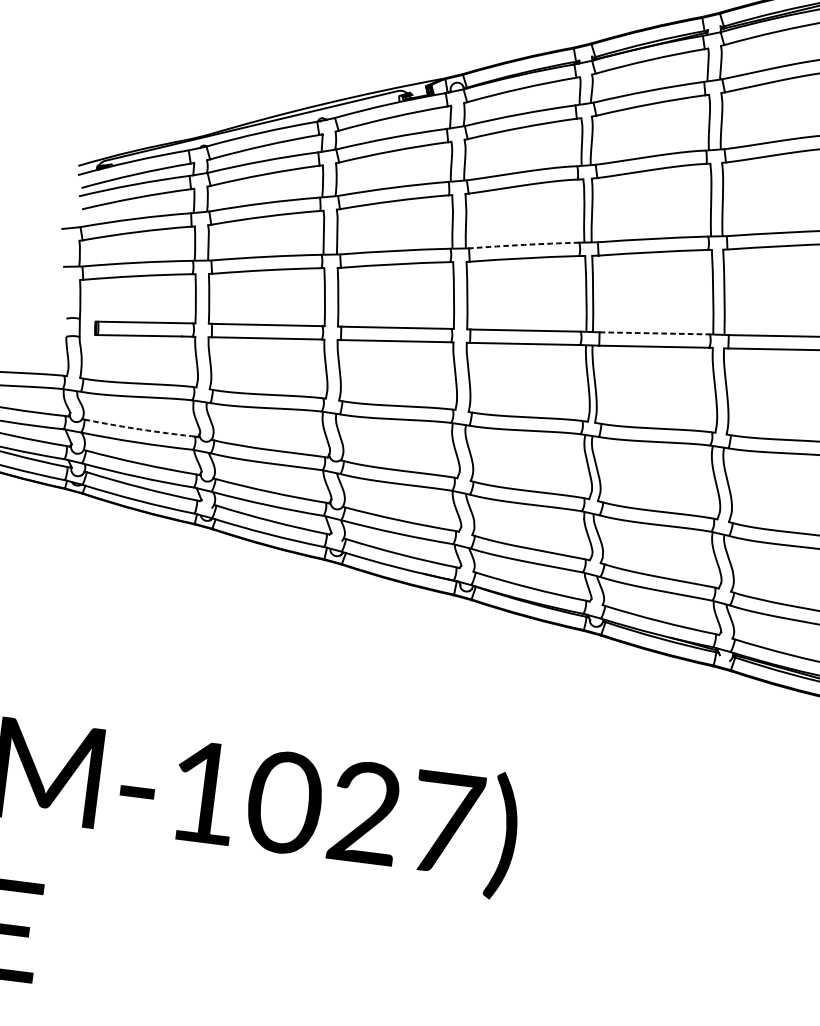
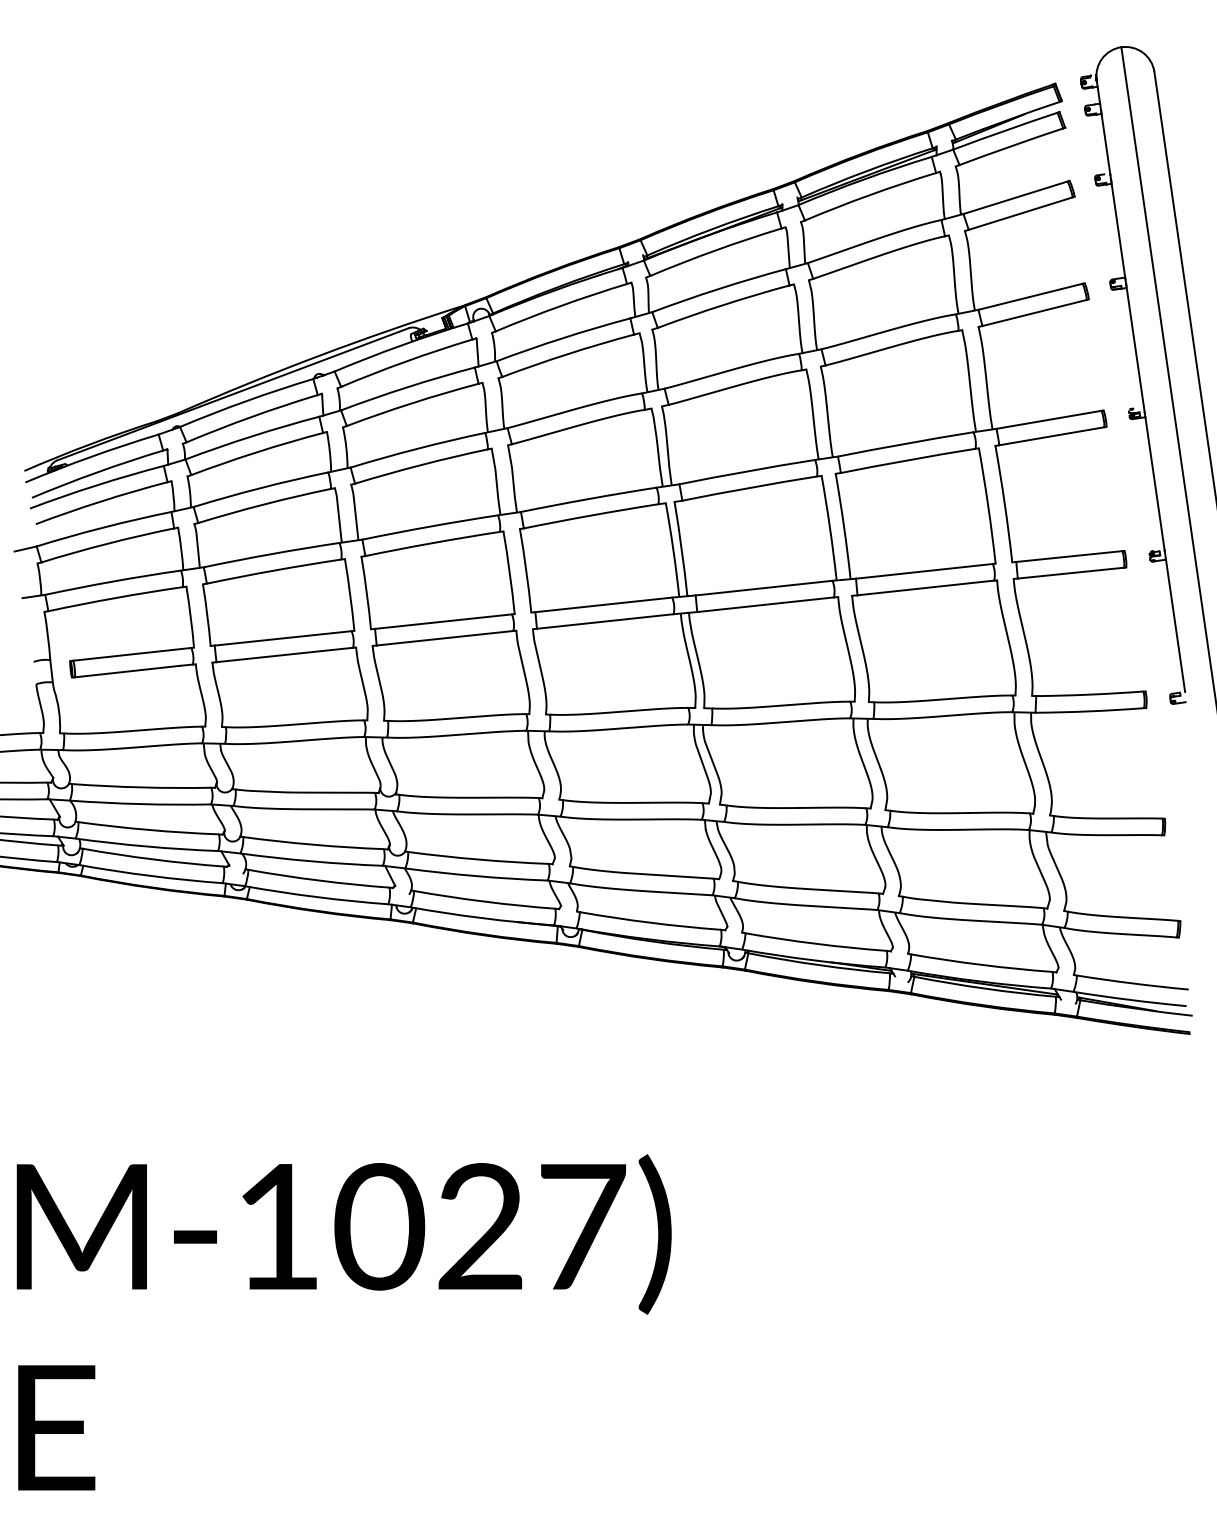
arc: (524, 245) -> (588, 499), dashed -> solid
line: (655, 333) -> (764, 588), dashed -> solid
arc: (139, 429) -> (141, 787), dashed -> solid

